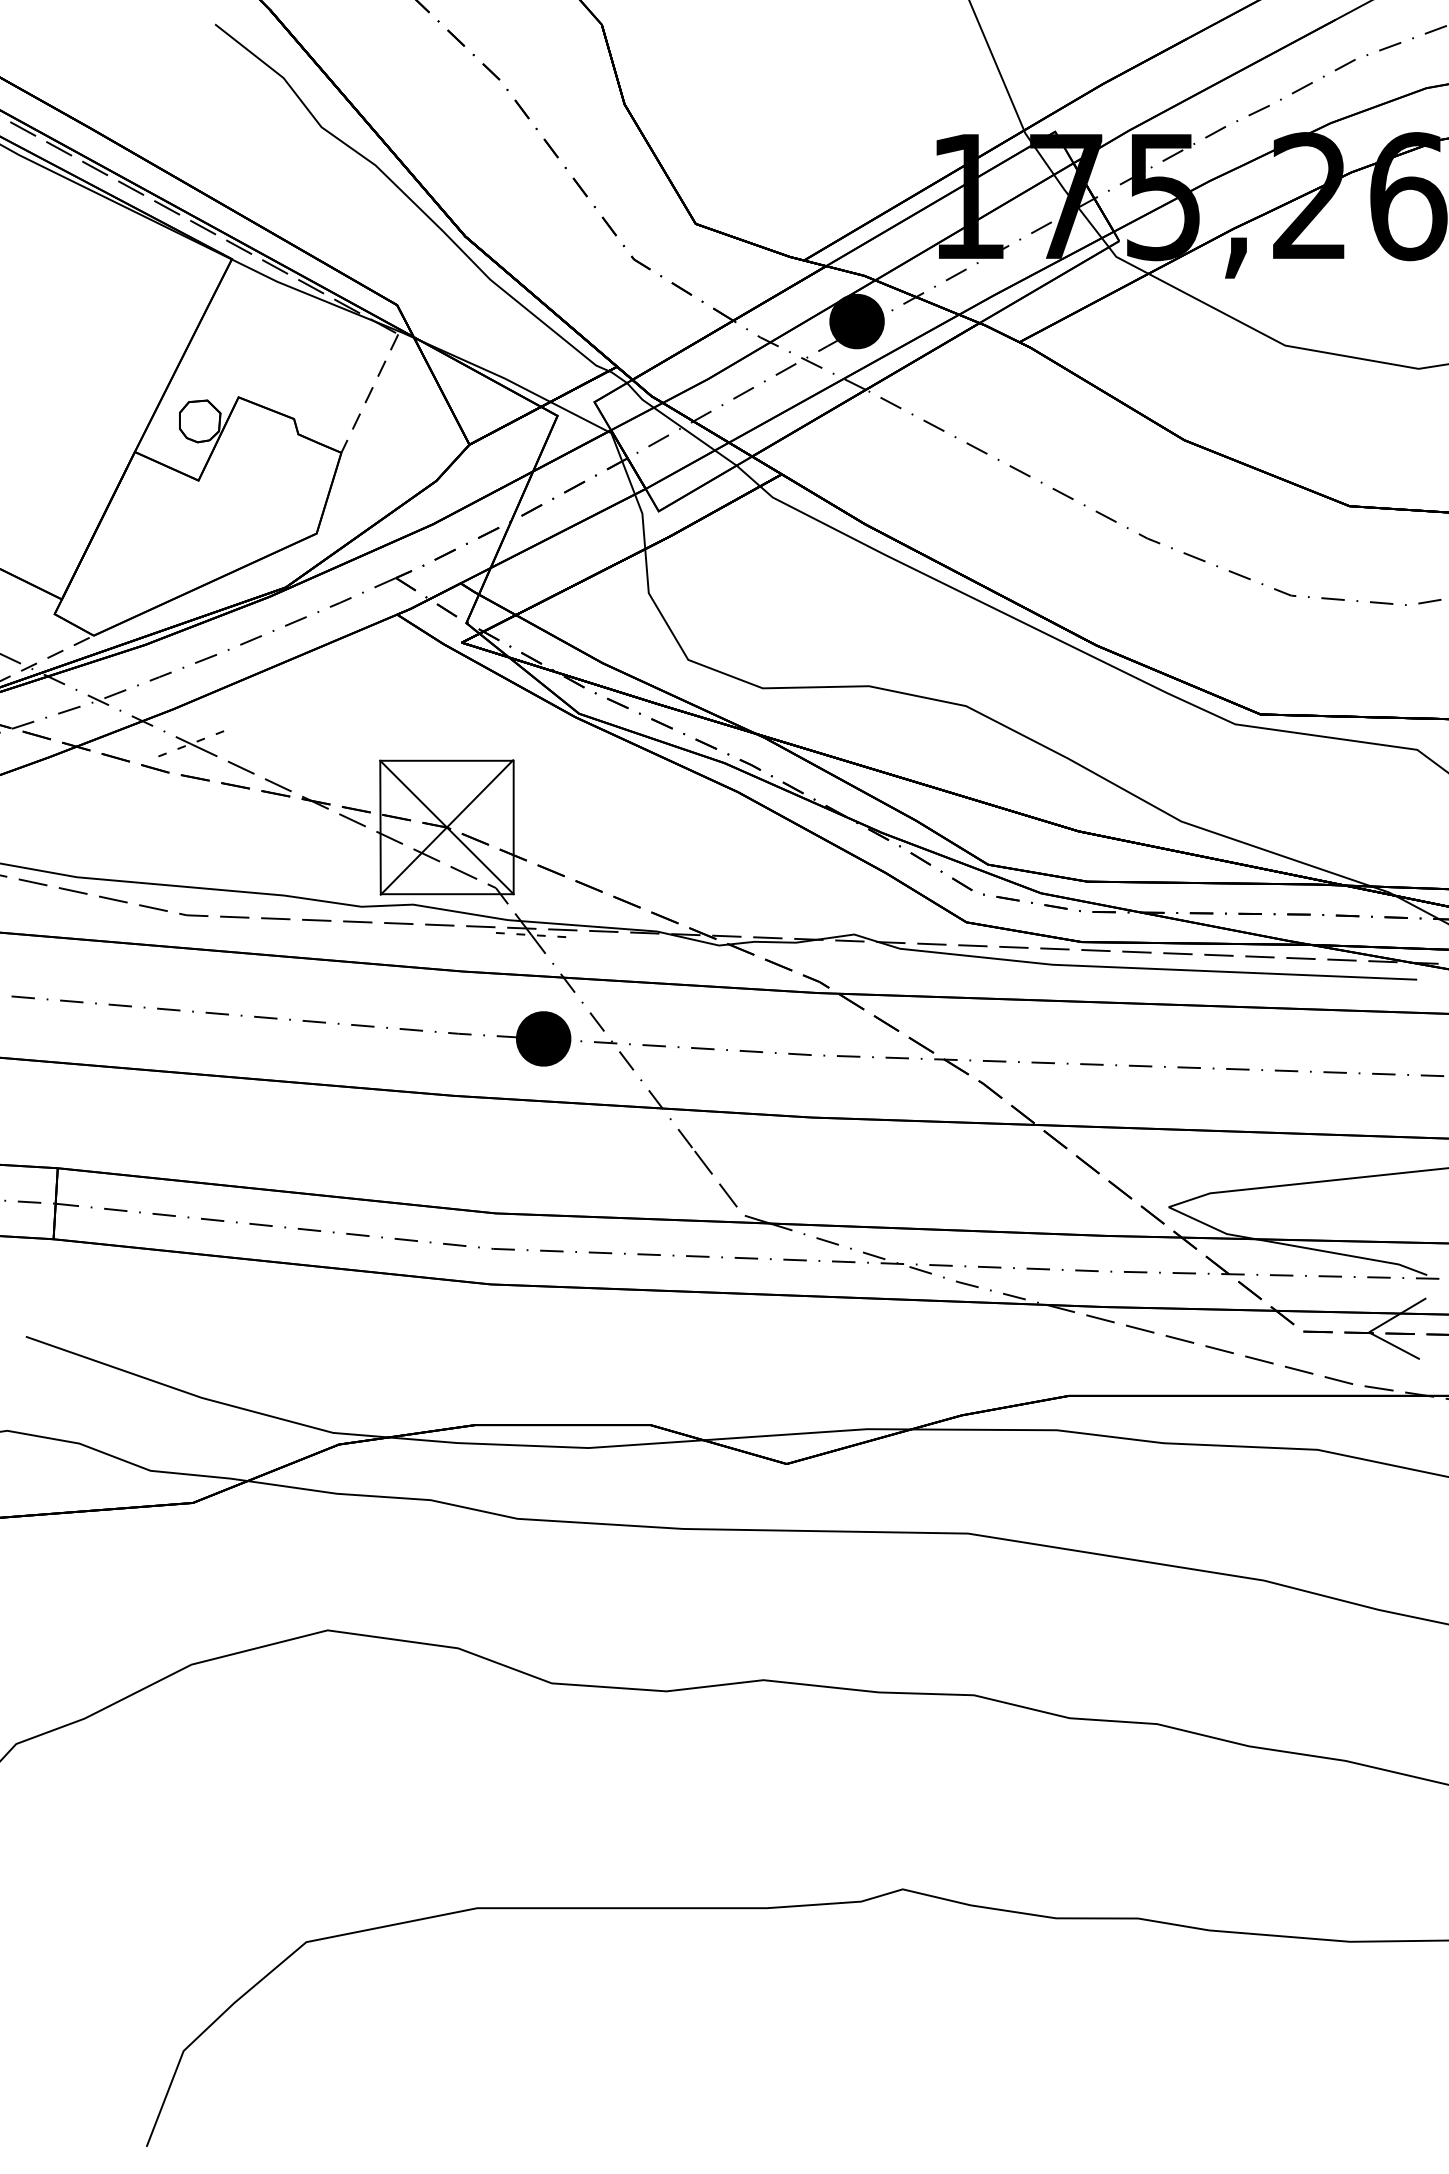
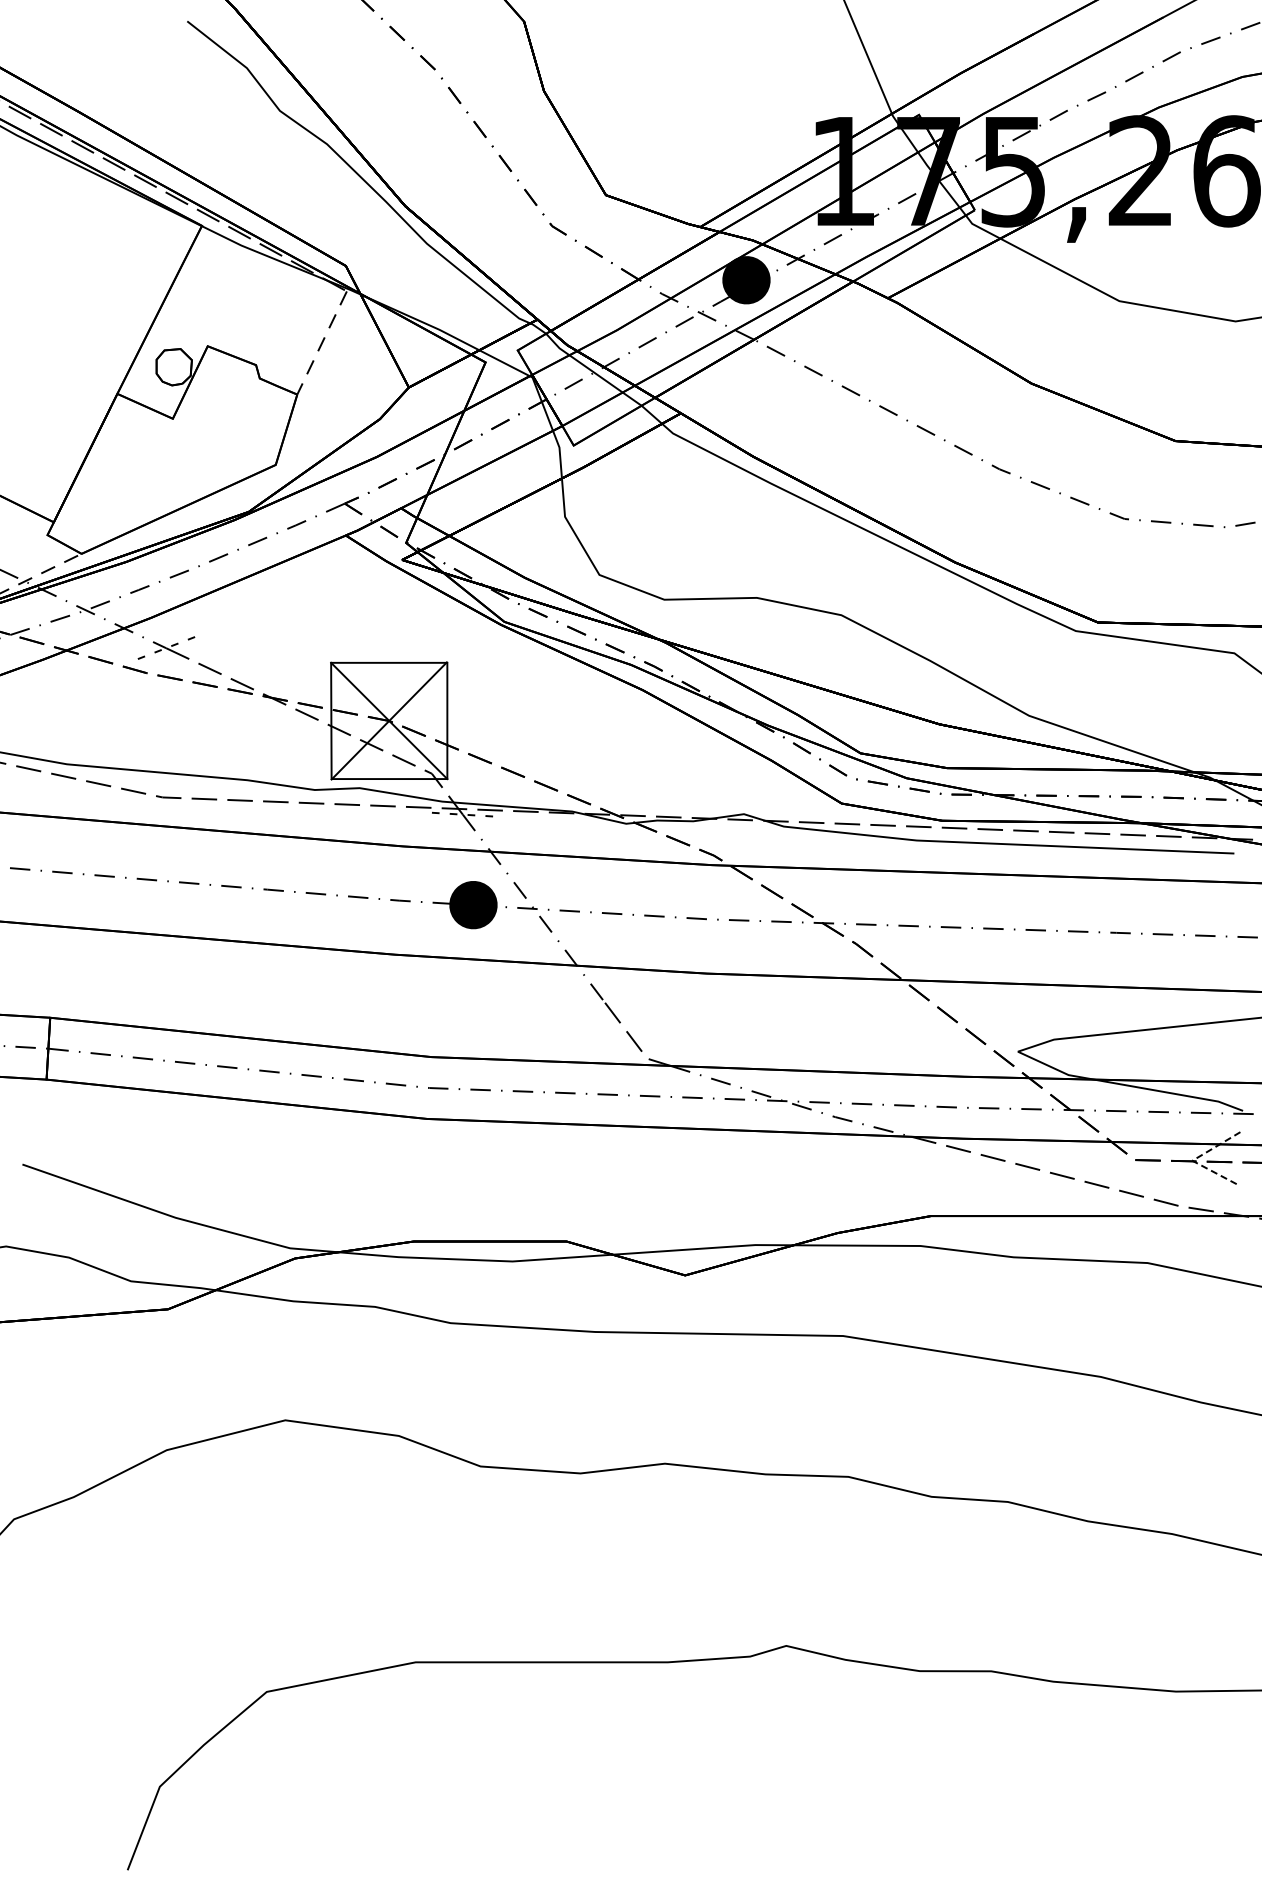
line: (1372, 1329) -> (1195, 1158), solid -> dashed

